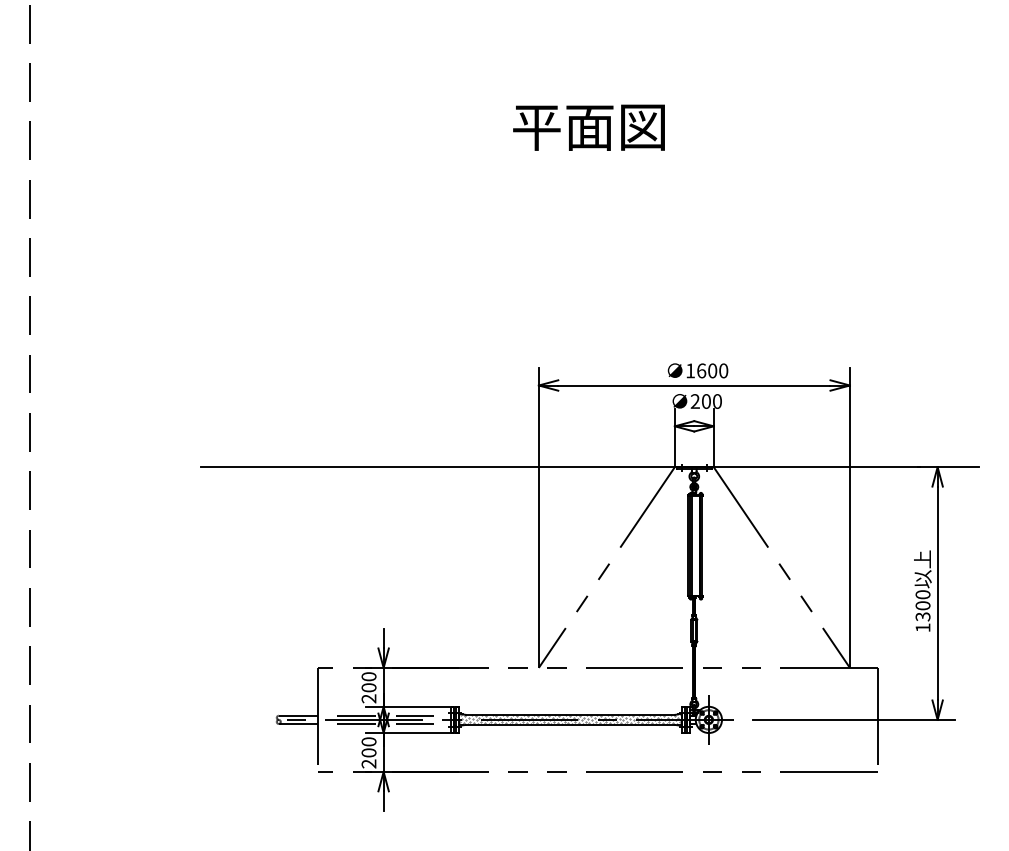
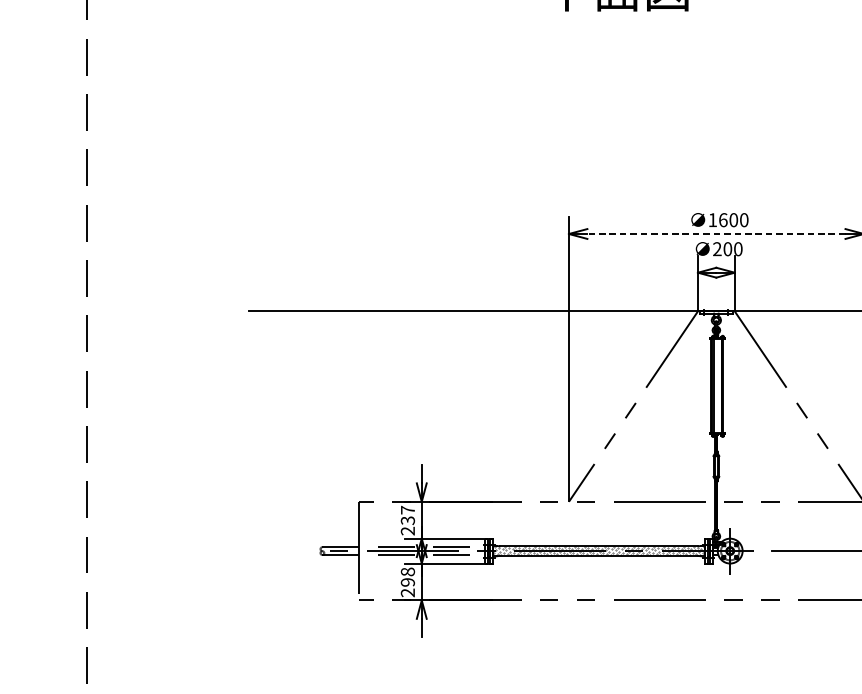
line: (693, 385) -> (715, 234), solid -> dashed
text: (368, 682) -> (407, 515), 200 -> 237
text: (368, 747) -> (407, 577), 200 -> 298

